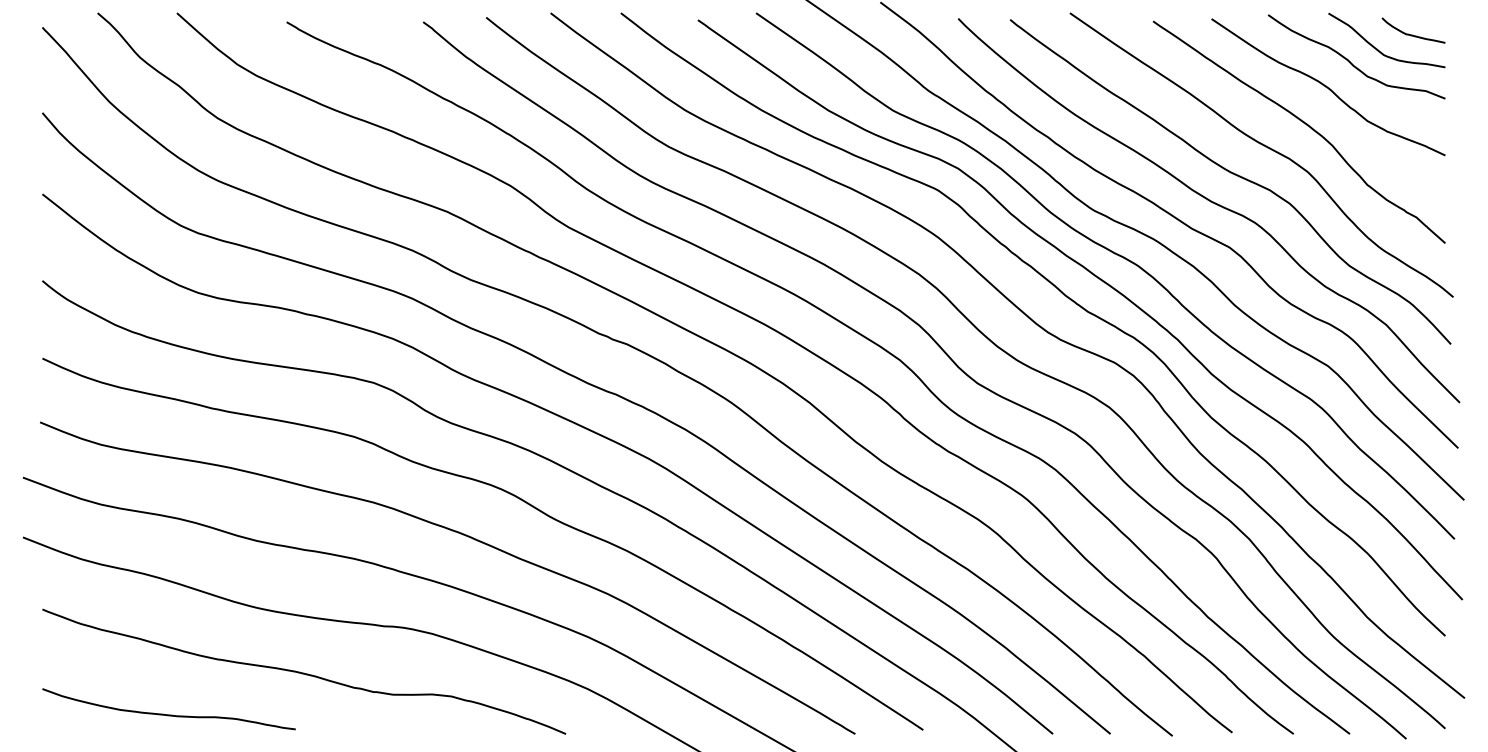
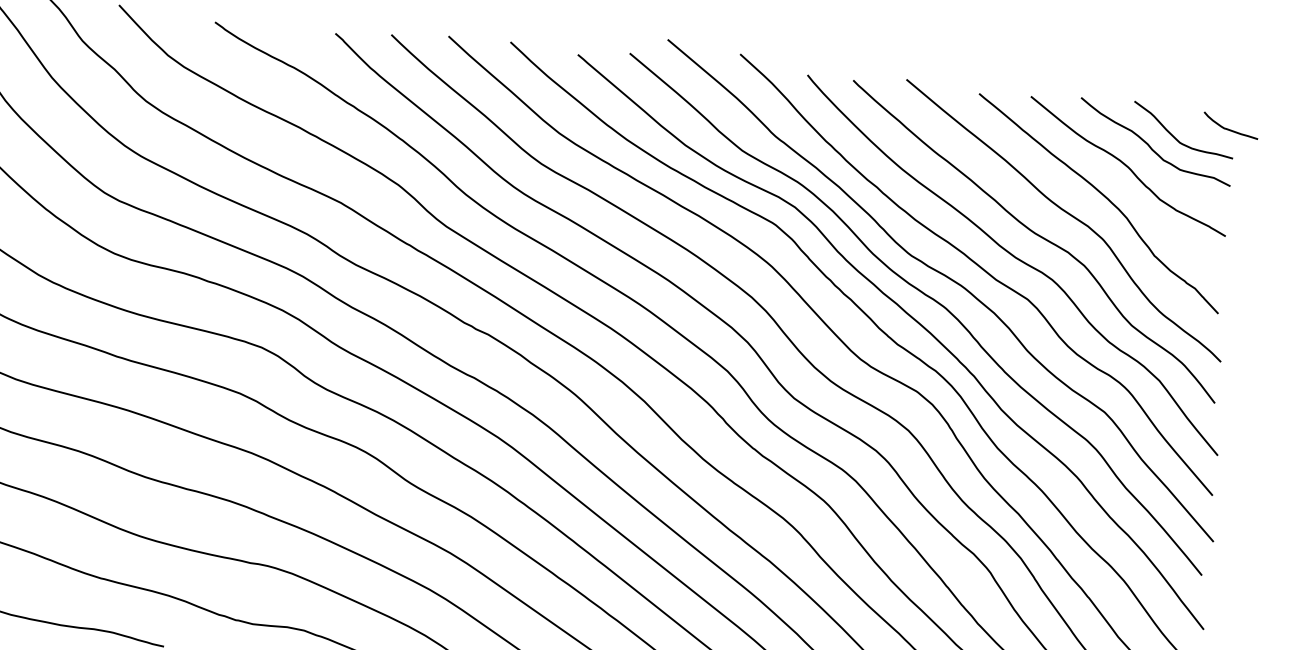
curve: (1412, 34) -> (1229, 129), moved

